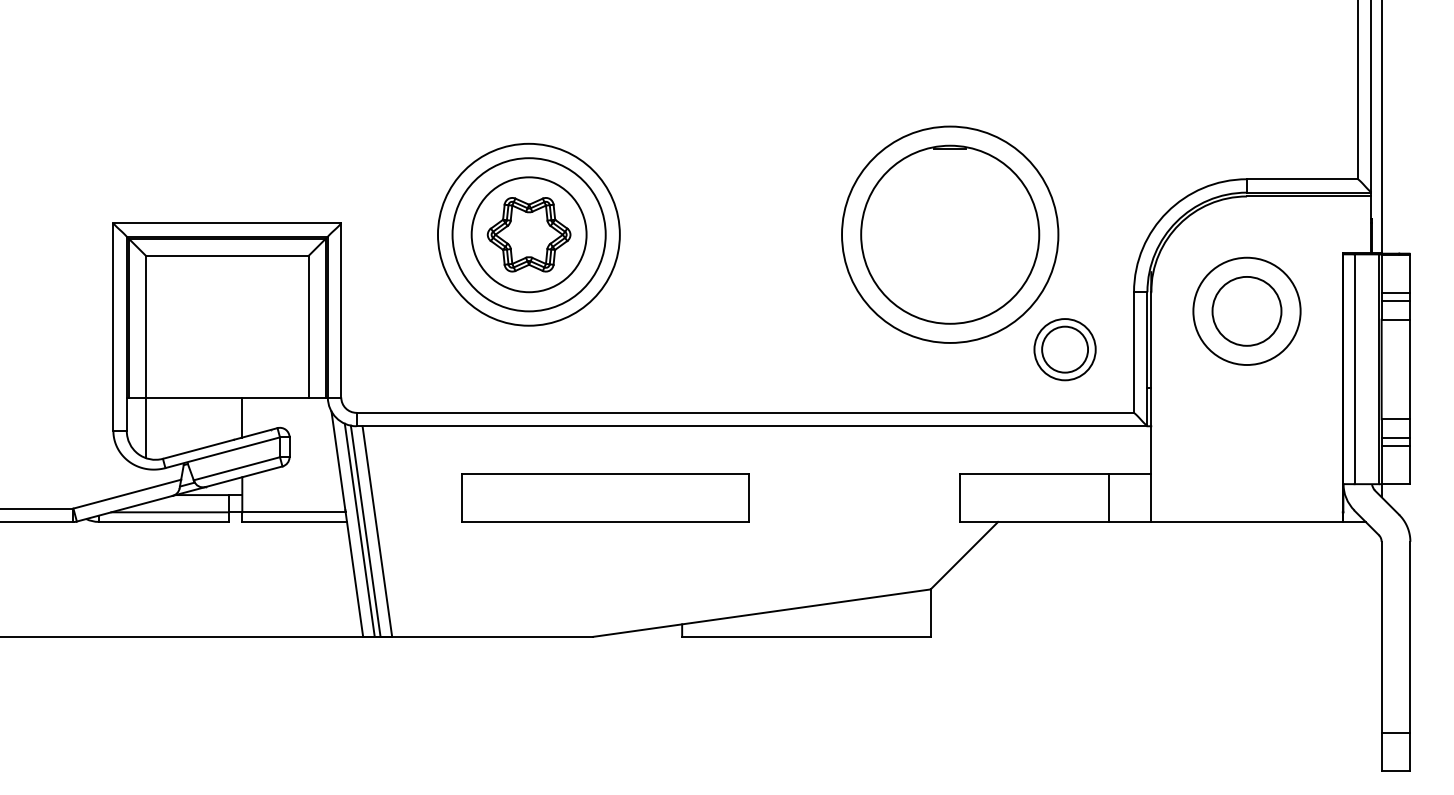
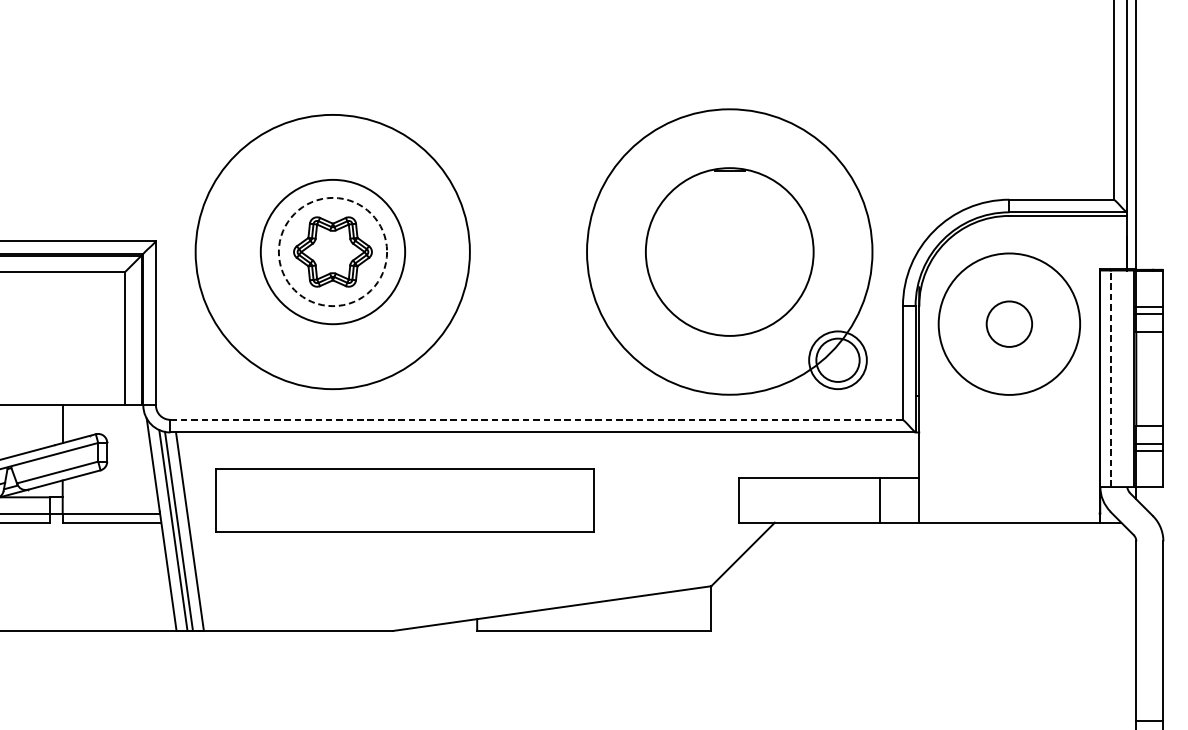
circle: (528, 234) -> (332, 251), size x1.6
circle: (528, 234) -> (332, 251), solid -> dashed
circle: (950, 234) -> (730, 251), size x1.4
circle: (1246, 310) -> (1008, 323), size x0.7
circle: (1246, 310) -> (1008, 323), size x1.4
line: (1354, 369) -> (1110, 378), solid -> dashed
line: (745, 412) -> (536, 419), solid -> dashed
part: (605, 497) -> (404, 499), size x1.4

